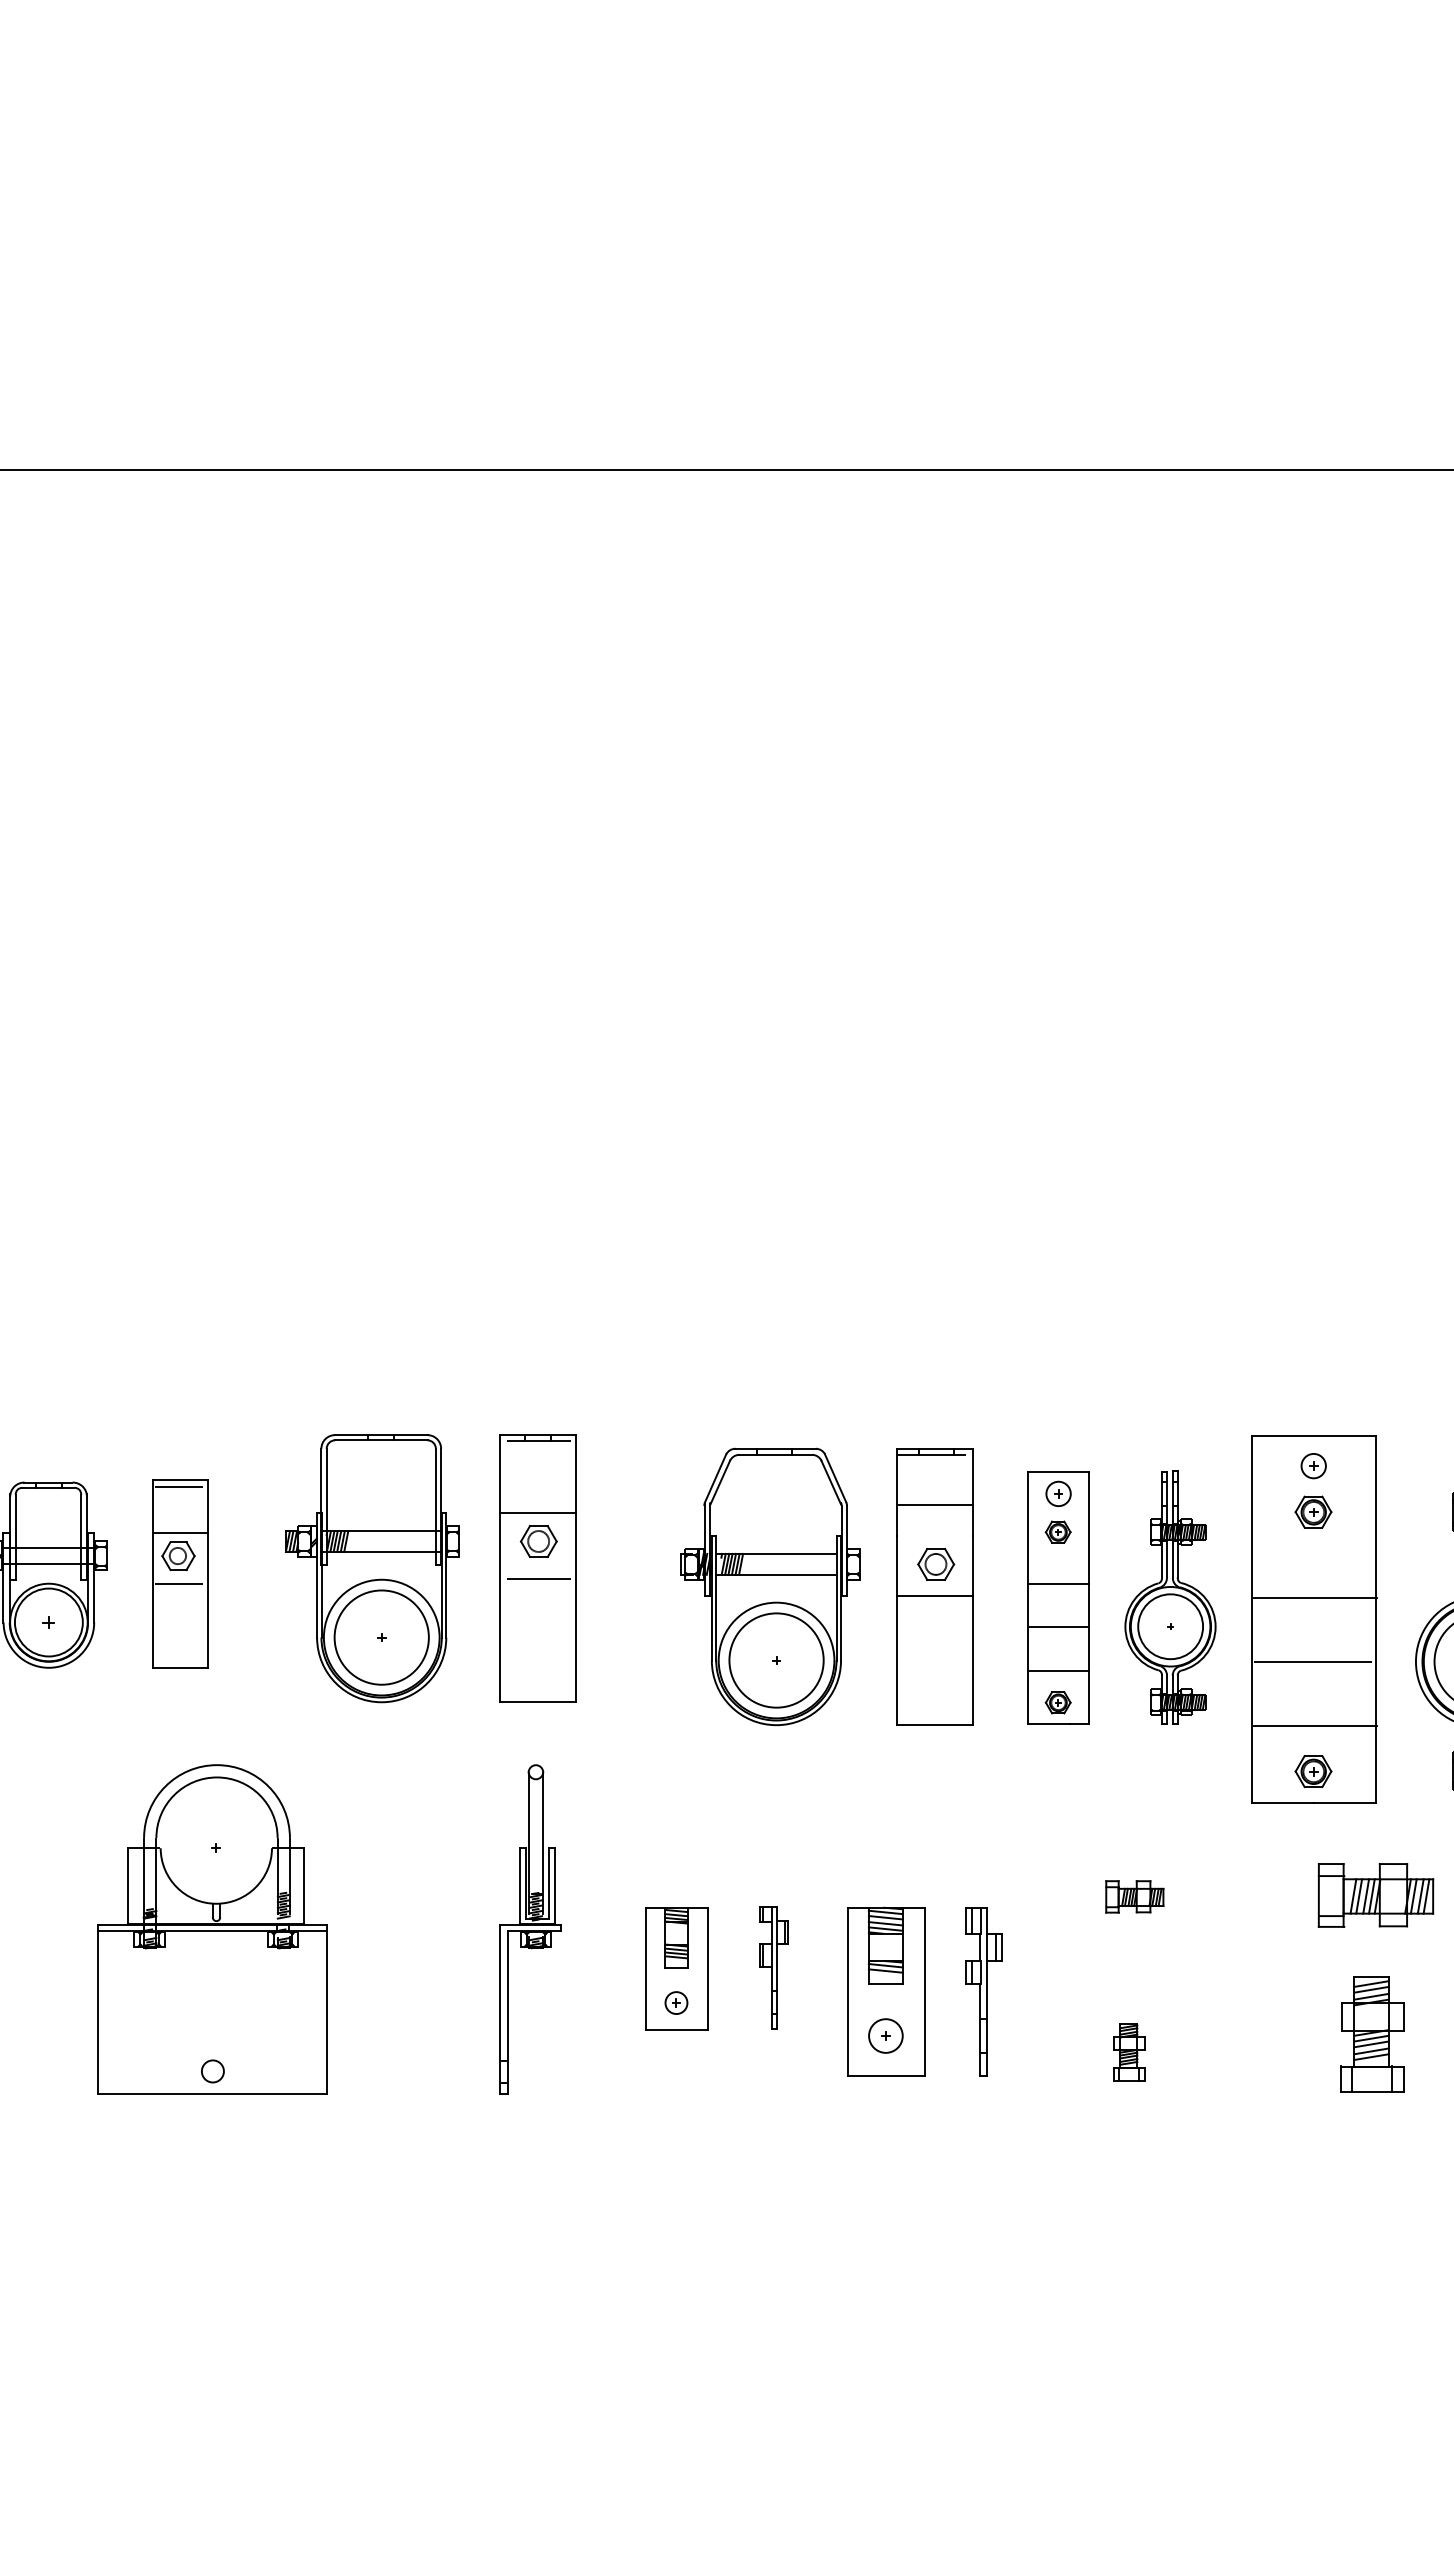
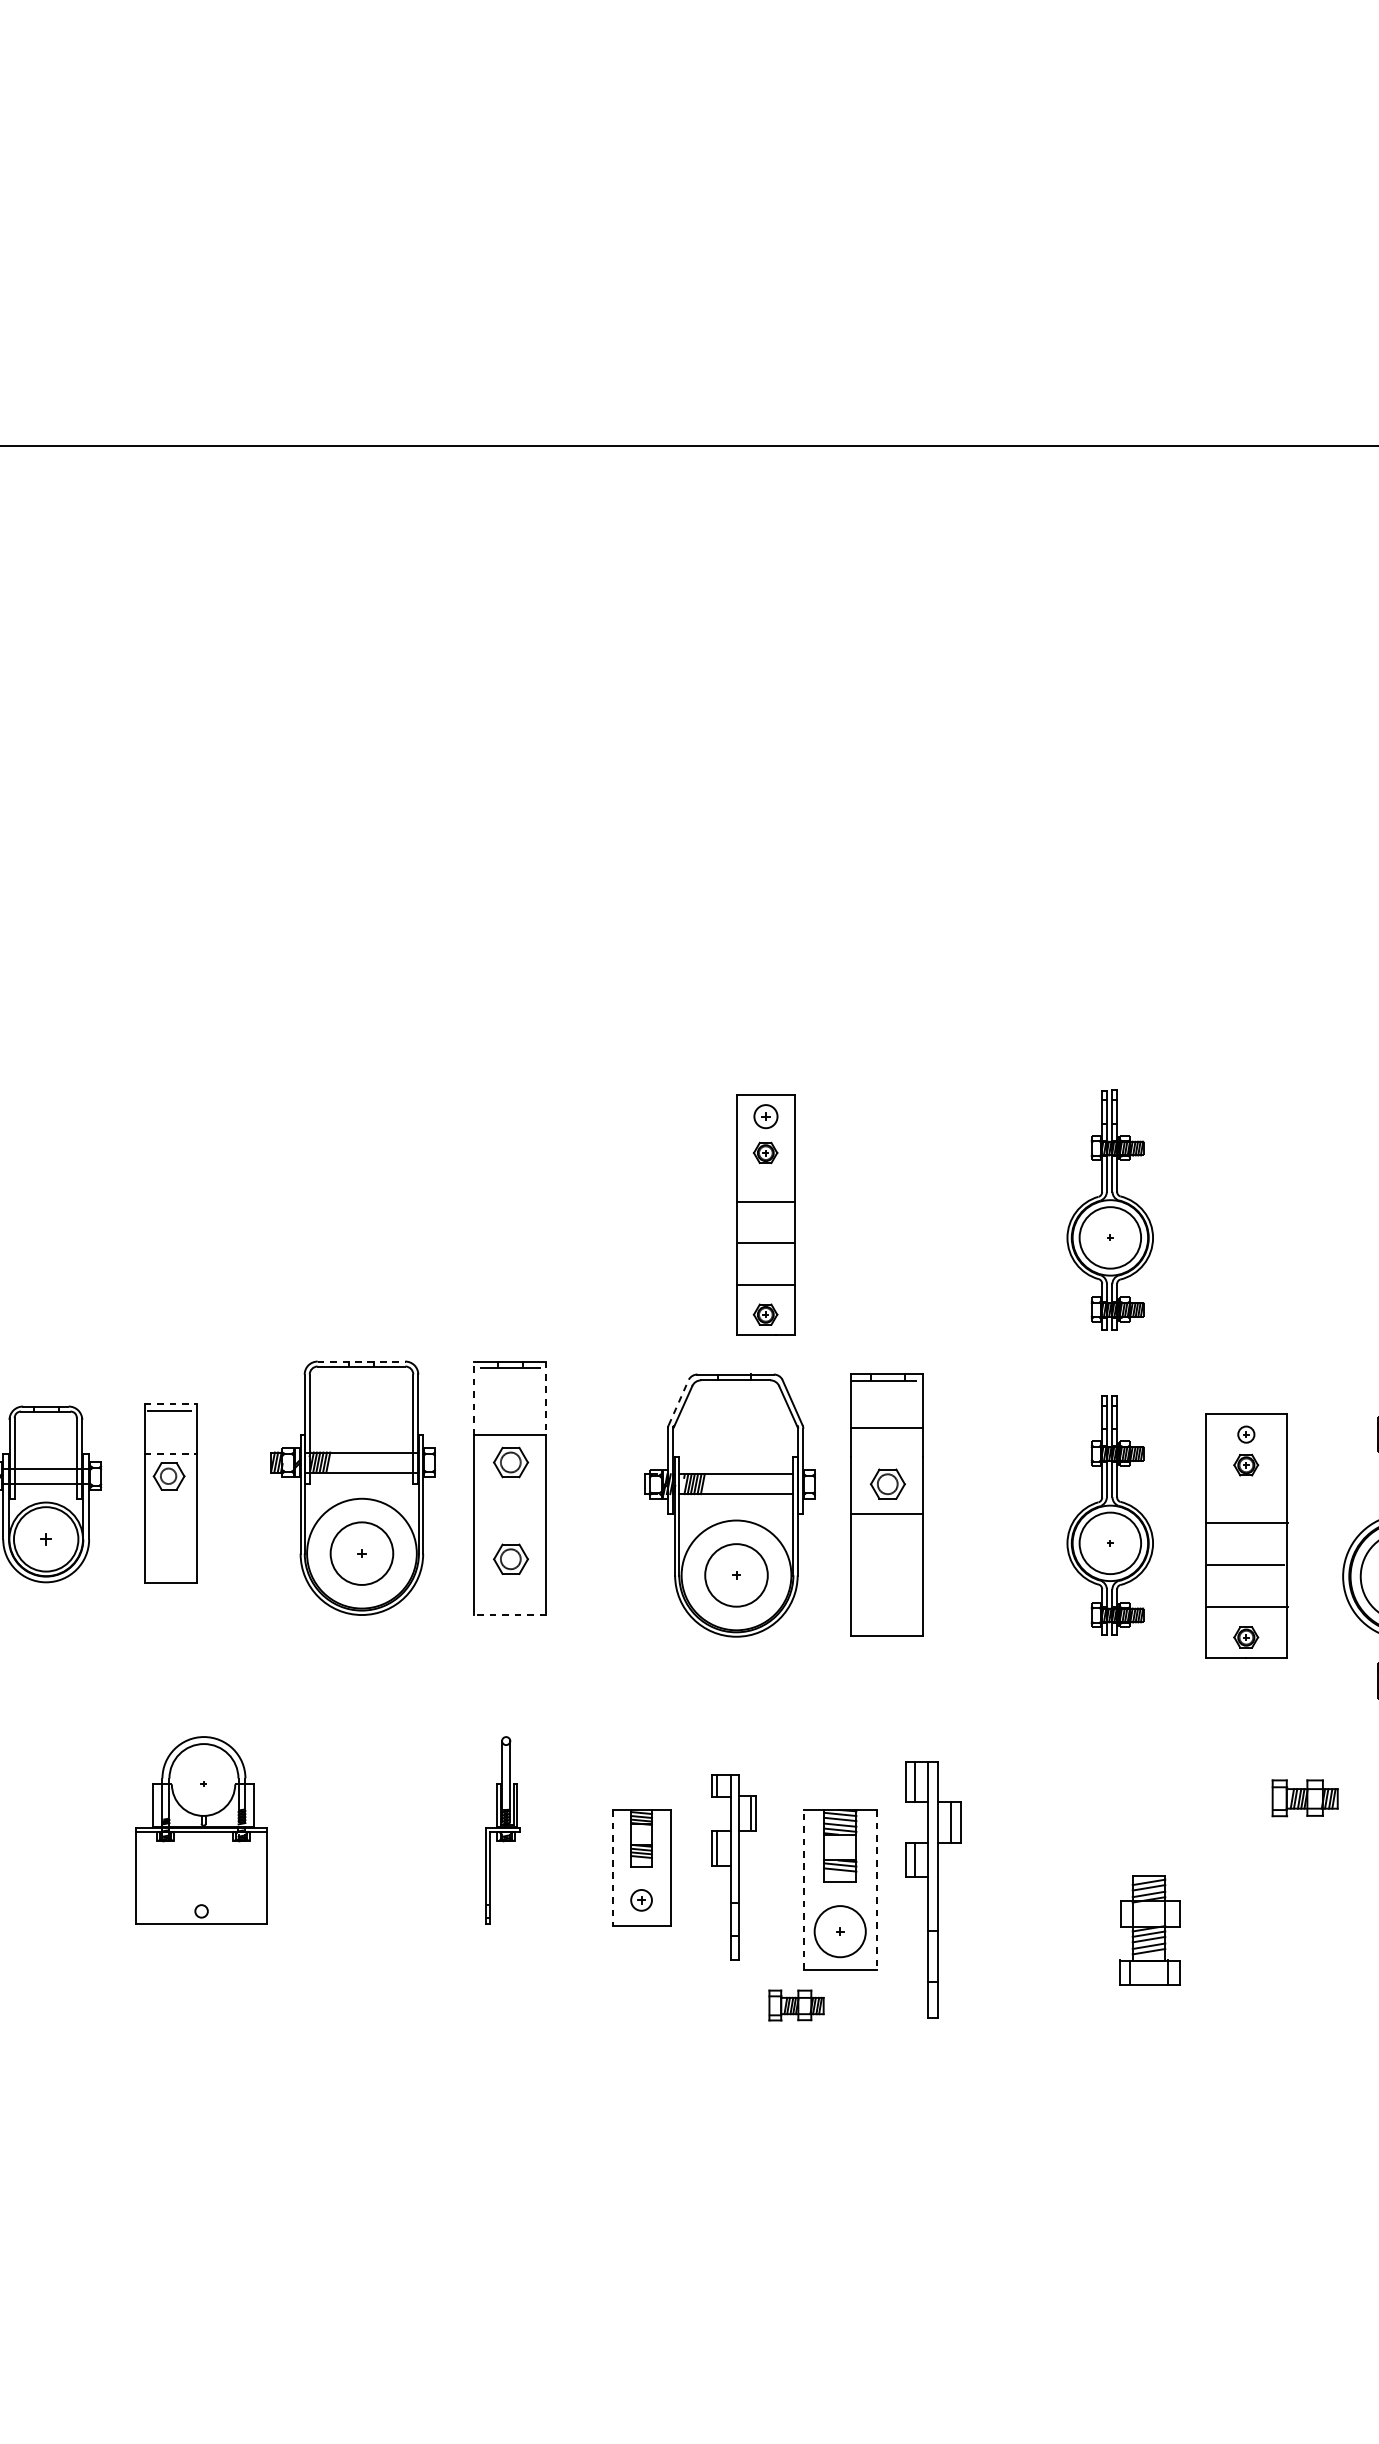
part: (1170, 1275) -> (1110, 1210), added
line: (381, 1435) -> (361, 1361), solid -> dashed
line: (500, 1473) -> (474, 1397), solid -> dashed
line: (576, 1473) -> (546, 1397), solid -> dashed
line: (715, 1477) -> (678, 1401), solid -> dashed
line: (180, 1479) -> (171, 1403), solid -> dashed
line: (180, 1532) -> (171, 1453), solid -> dashed
line: (538, 1579) -> (510, 1498), removed
line: (178, 1583) -> (169, 1502), removed
part: (1058, 1597) -> (765, 1214), moved
part: (1314, 1619) -> (1246, 1536), size x0.7
circle: (381, 1637) -> (361, 1553), size x0.7
part: (538, 1643) -> (510, 1559), added
circle: (776, 1660) -> (736, 1575), size x0.7
line: (538, 1701) -> (510, 1614), solid -> dashed
part: (1375, 1895) -> (1304, 1798), size x0.6
part: (1134, 1896) -> (796, 2005), moved
part: (212, 1929) -> (201, 1830), size x0.6
part: (530, 1929) -> (503, 1830), size x0.6
part: (773, 1967) -> (733, 1866), size x1.6
line: (646, 1969) -> (613, 1868), solid -> dashed
line: (847, 1991) -> (803, 1889), solid -> dashed
part: (983, 1991) -> (932, 1889), size x1.6
line: (924, 1992) -> (876, 1890), solid -> dashed
part: (1372, 2034) -> (1150, 1930), moved
circle: (885, 2035) -> (839, 1931), size x1.6
part: (1129, 2052) -> (1071, 1947), removed

